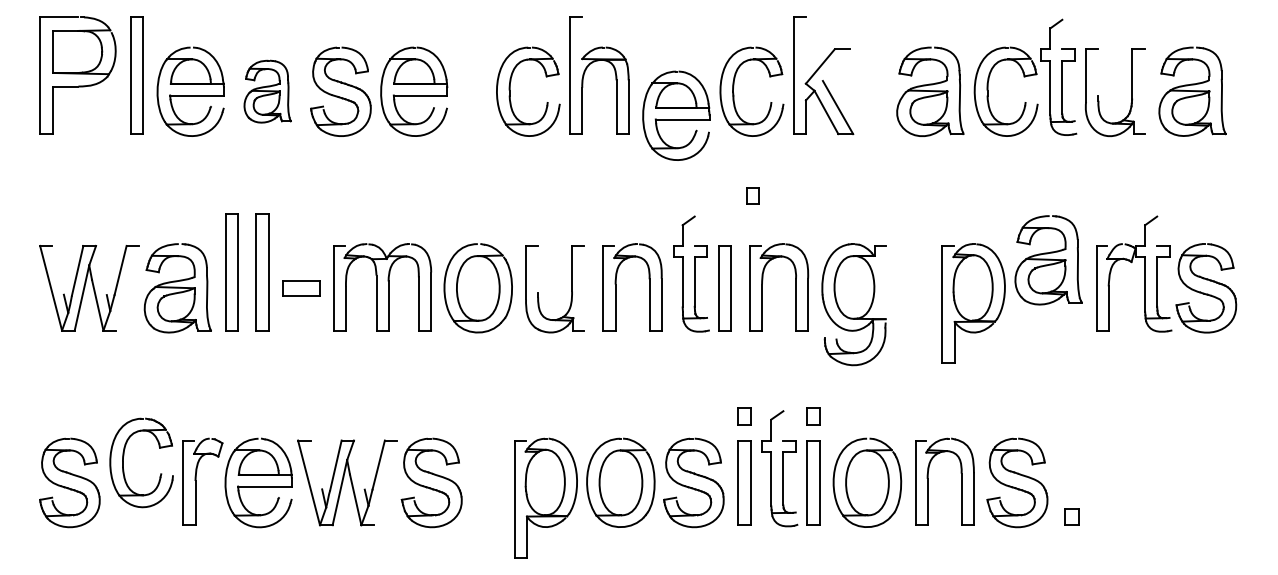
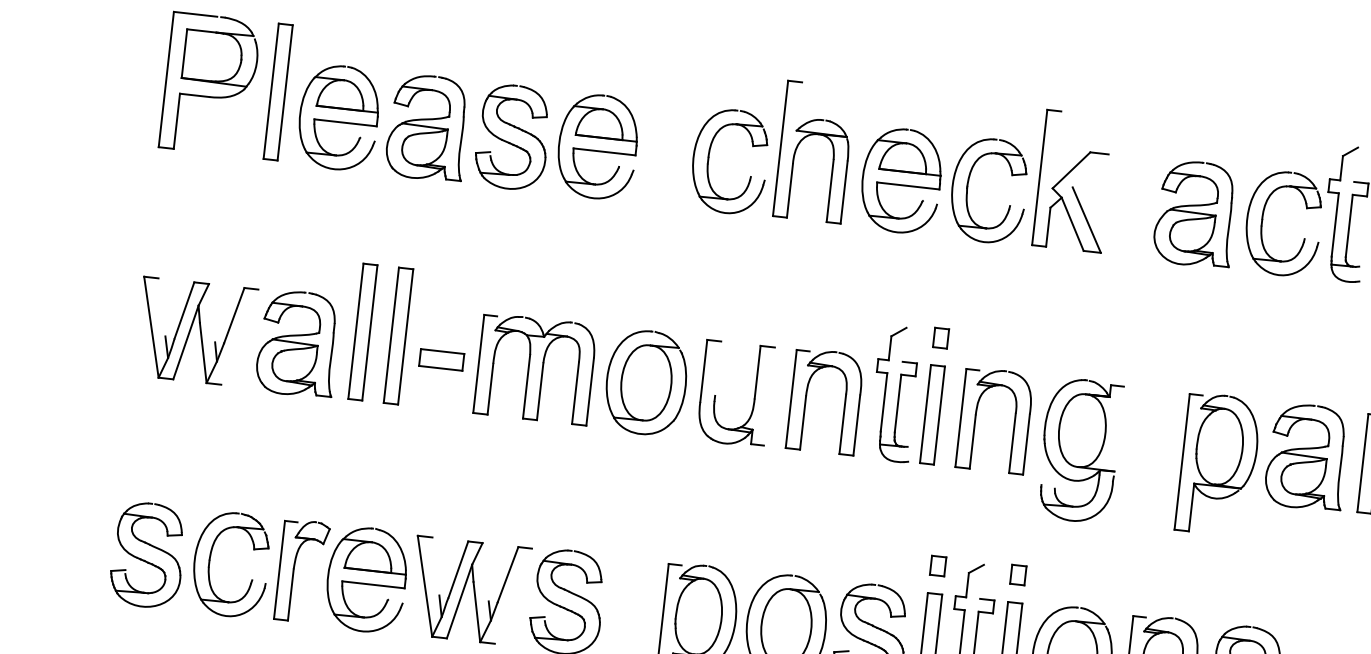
part: (267, 91) -> (427, 127), size x1.43
part: (676, 115) -> (901, 180), moved
part: (752, 195) -> (940, 337), moved
part: (1048, 260) -> (1307, 457), moved
part: (123, 462) -> (210, 561), moved

